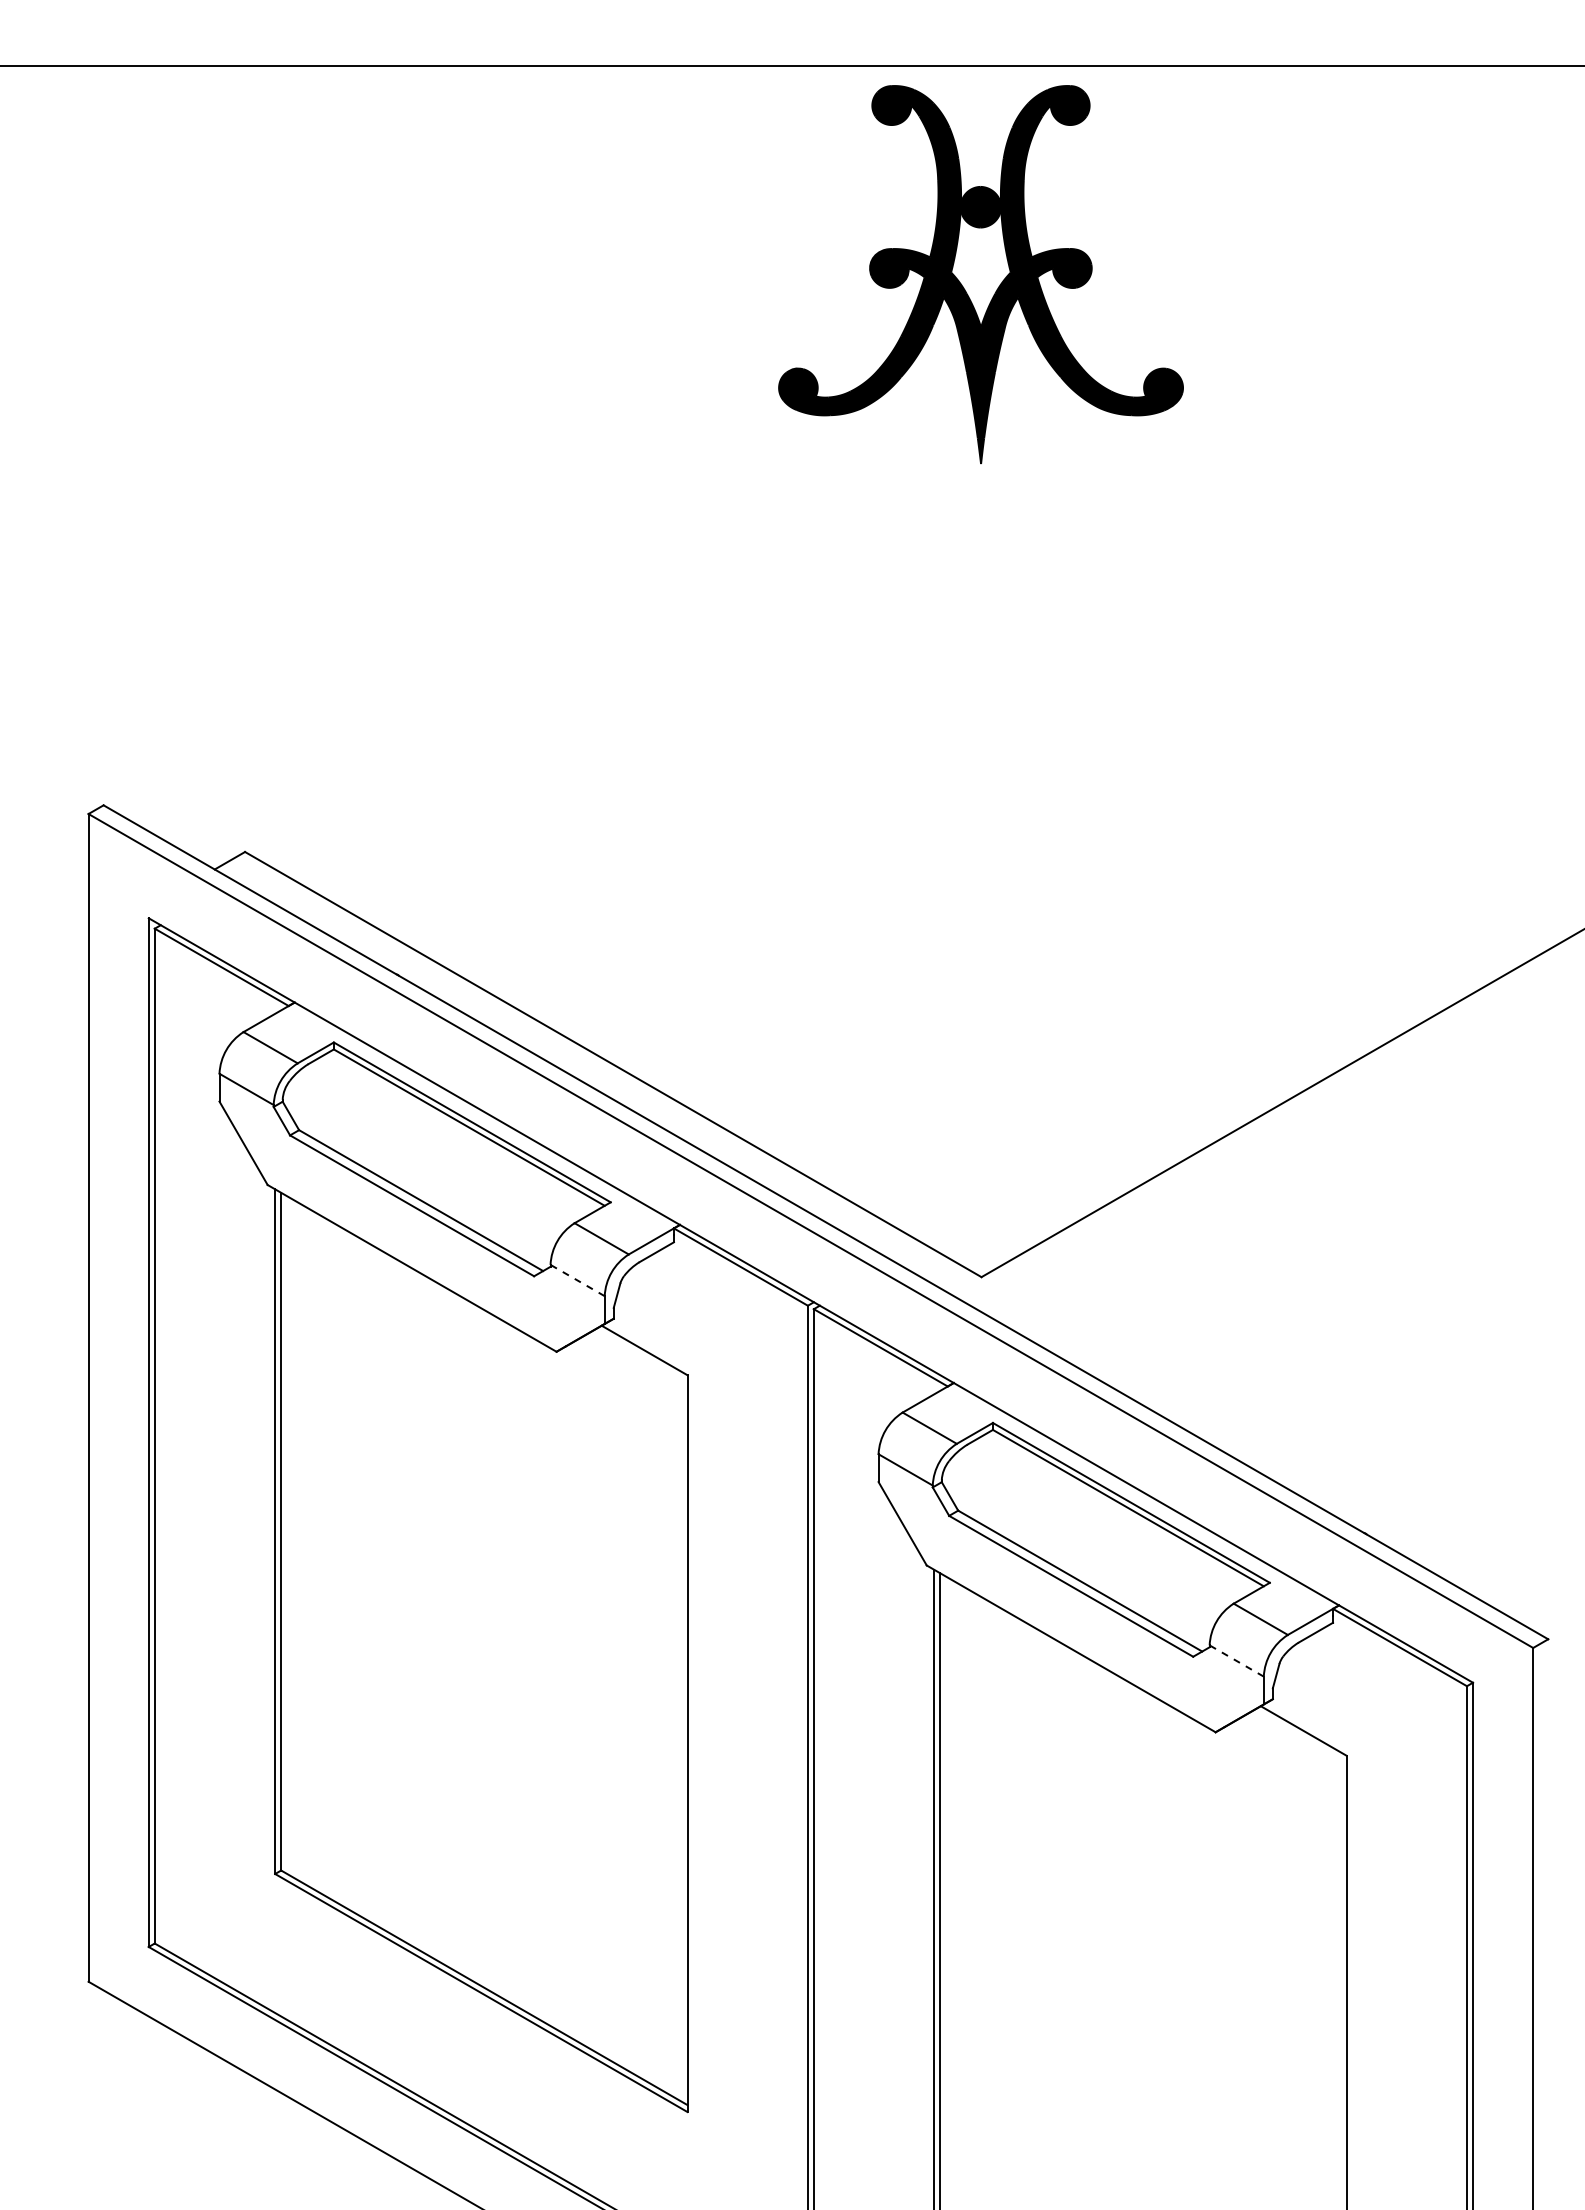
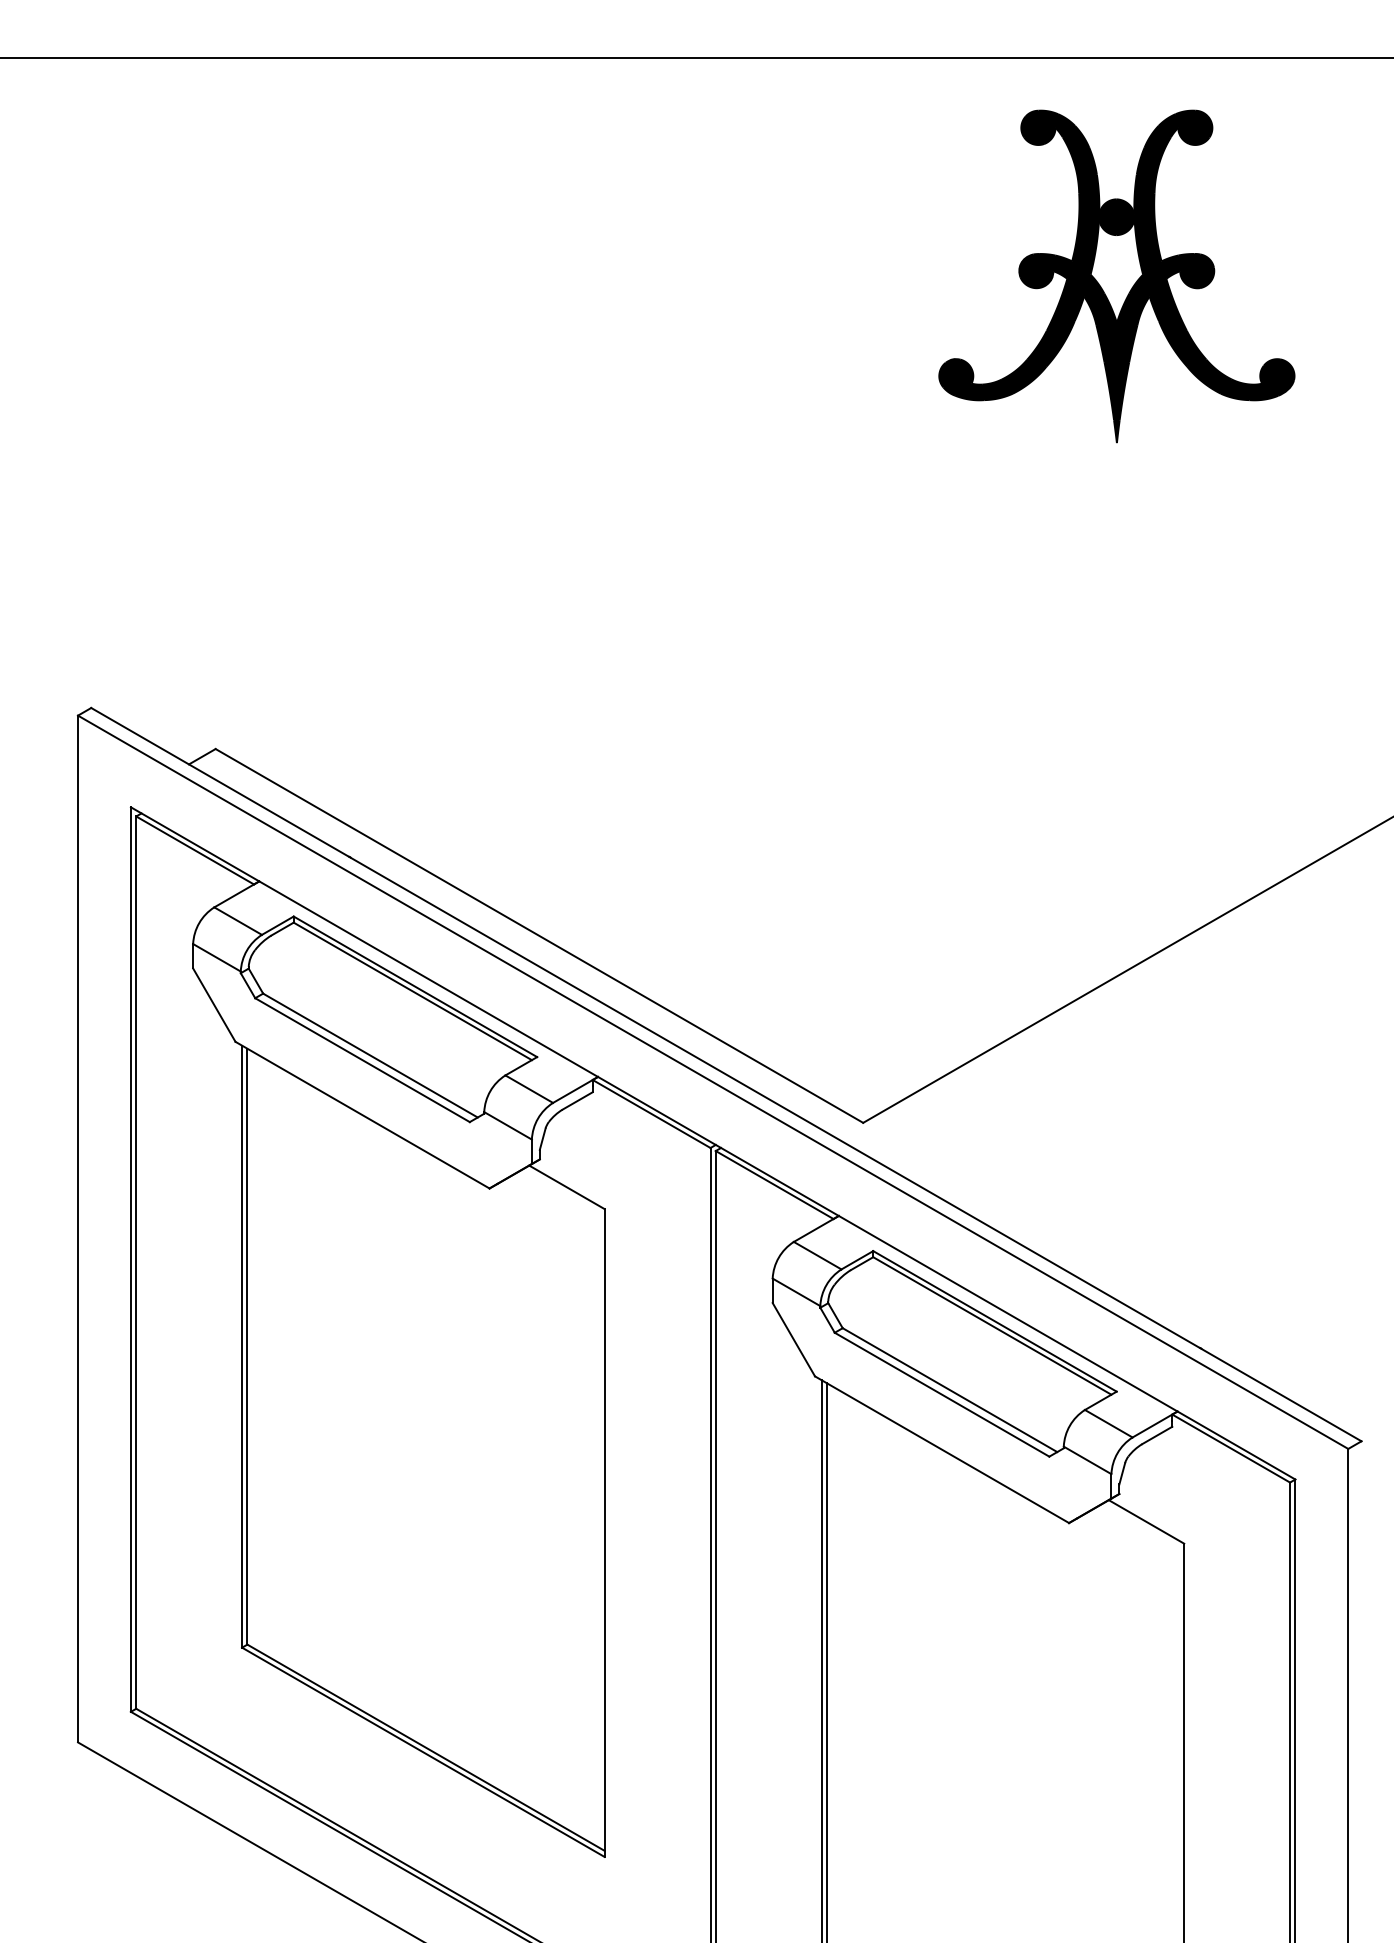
part: (980, 274) -> (1116, 276), moved
line: (577, 1280) -> (507, 1125), dashed -> solid
line: (1236, 1660) -> (1087, 1459), dashed -> solid

